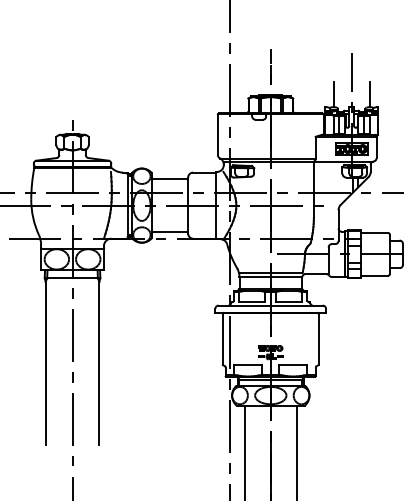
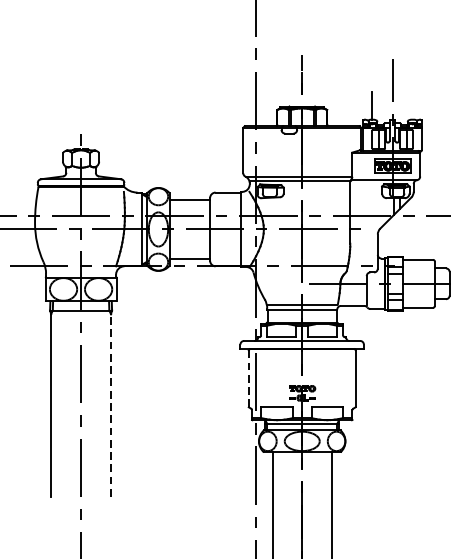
line: (369, 94) -> (412, 105), removed
line: (222, 339) -> (248, 378), solid -> dashed
line: (99, 363) -> (111, 405), solid -> dashed

